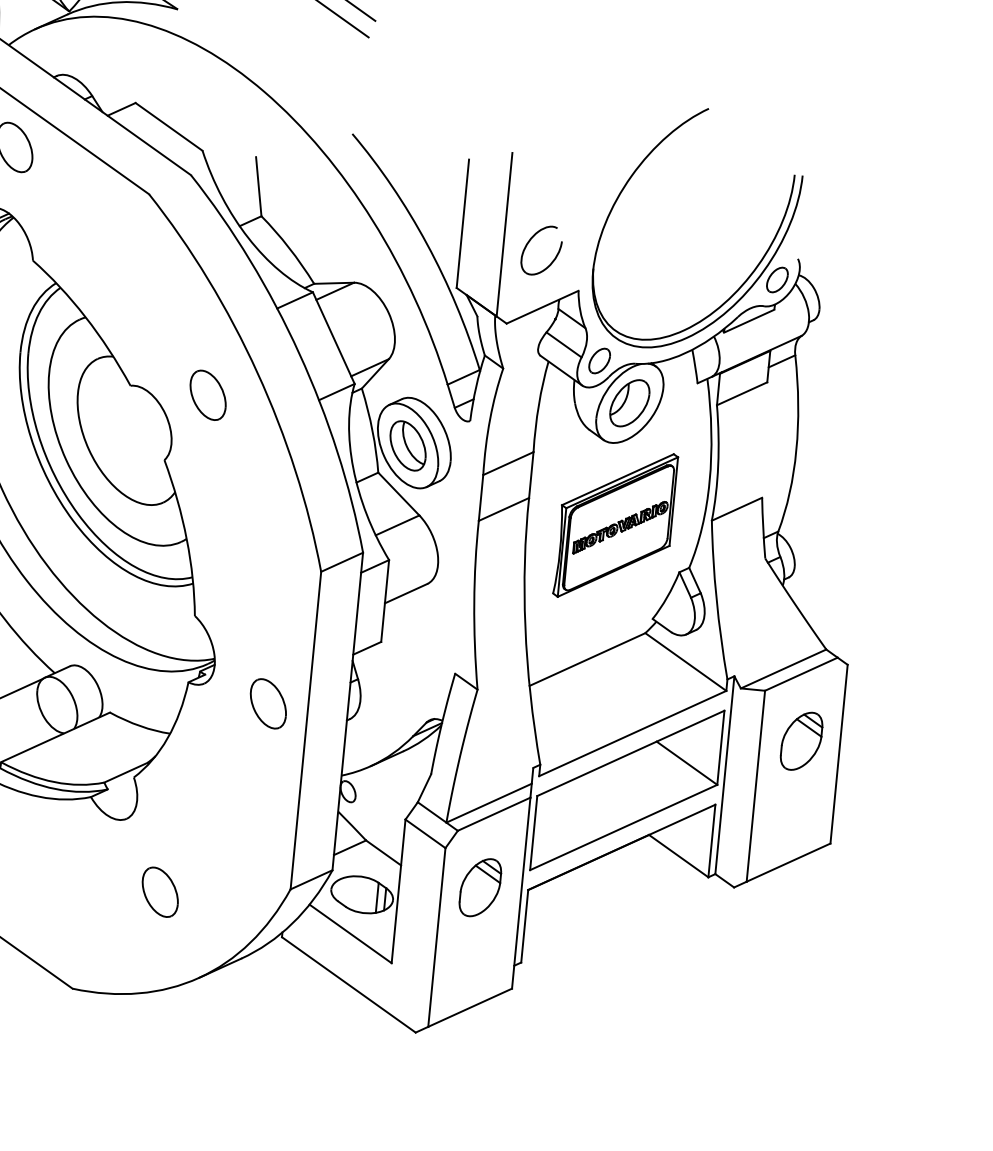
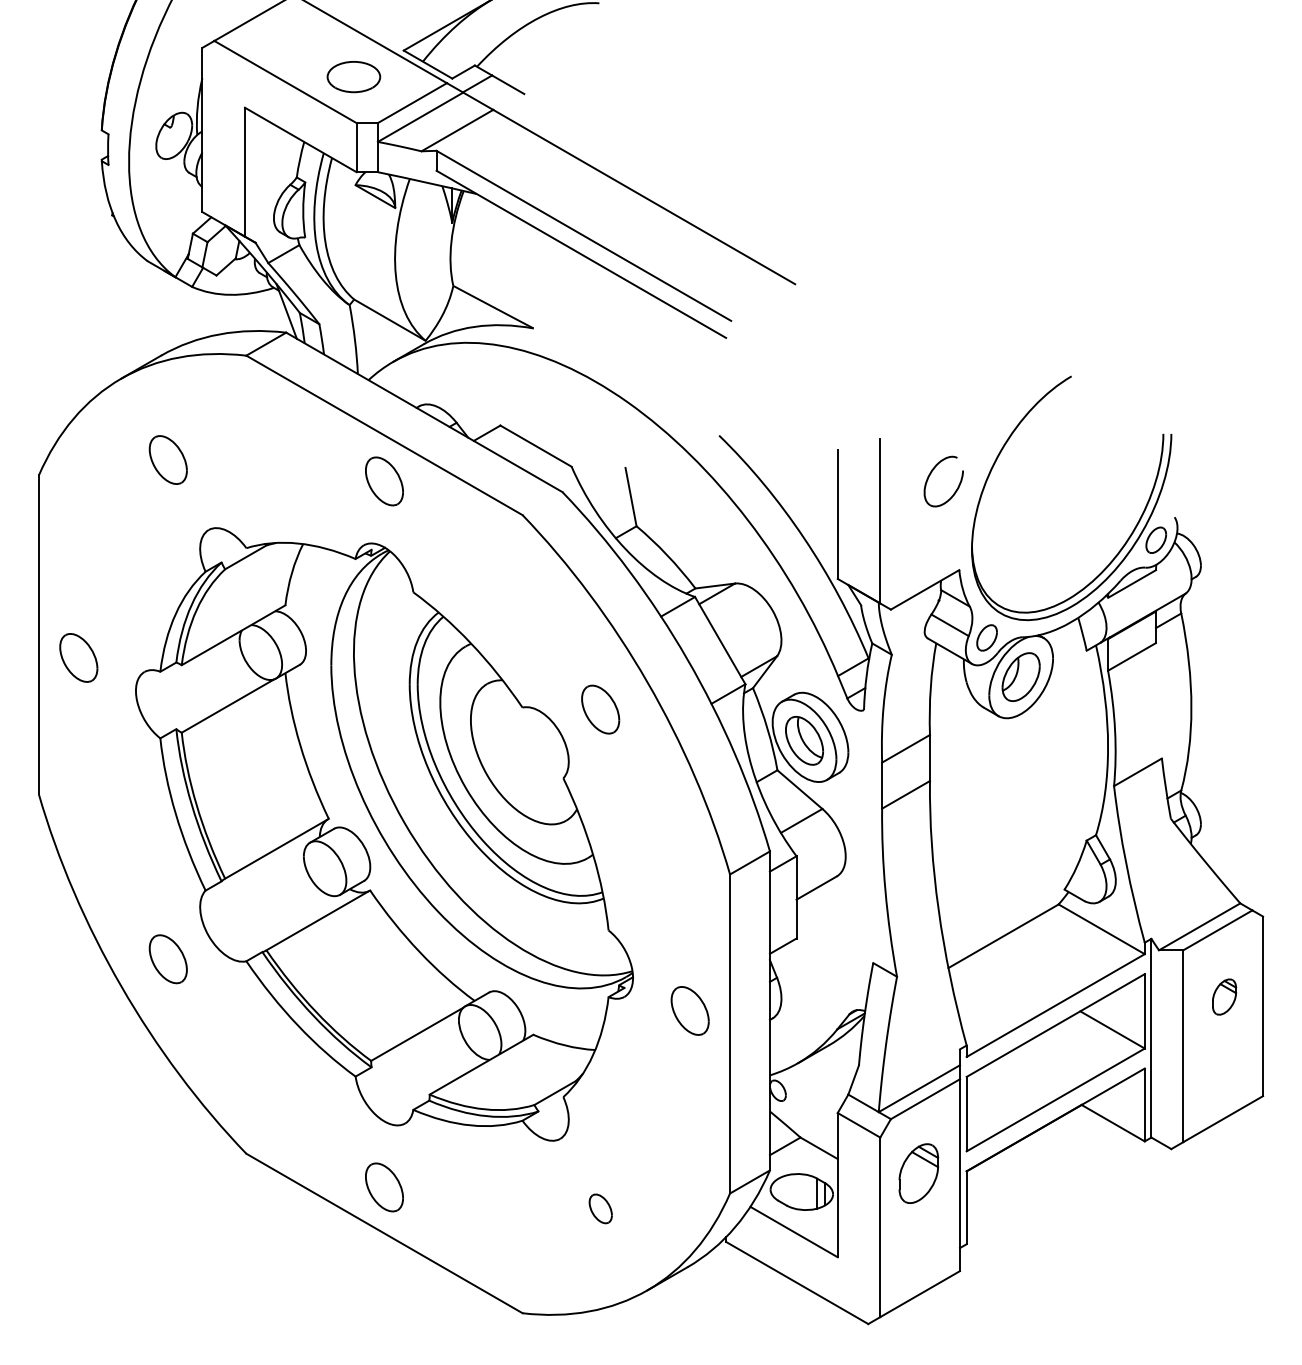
part: (531, 240) -> (932, 472), moved
part: (615, 524) -> (1018, 799), removed
part: (801, 740) -> (1224, 996), size x0.6
part: (160, 891) -> (600, 1208), size x0.6

